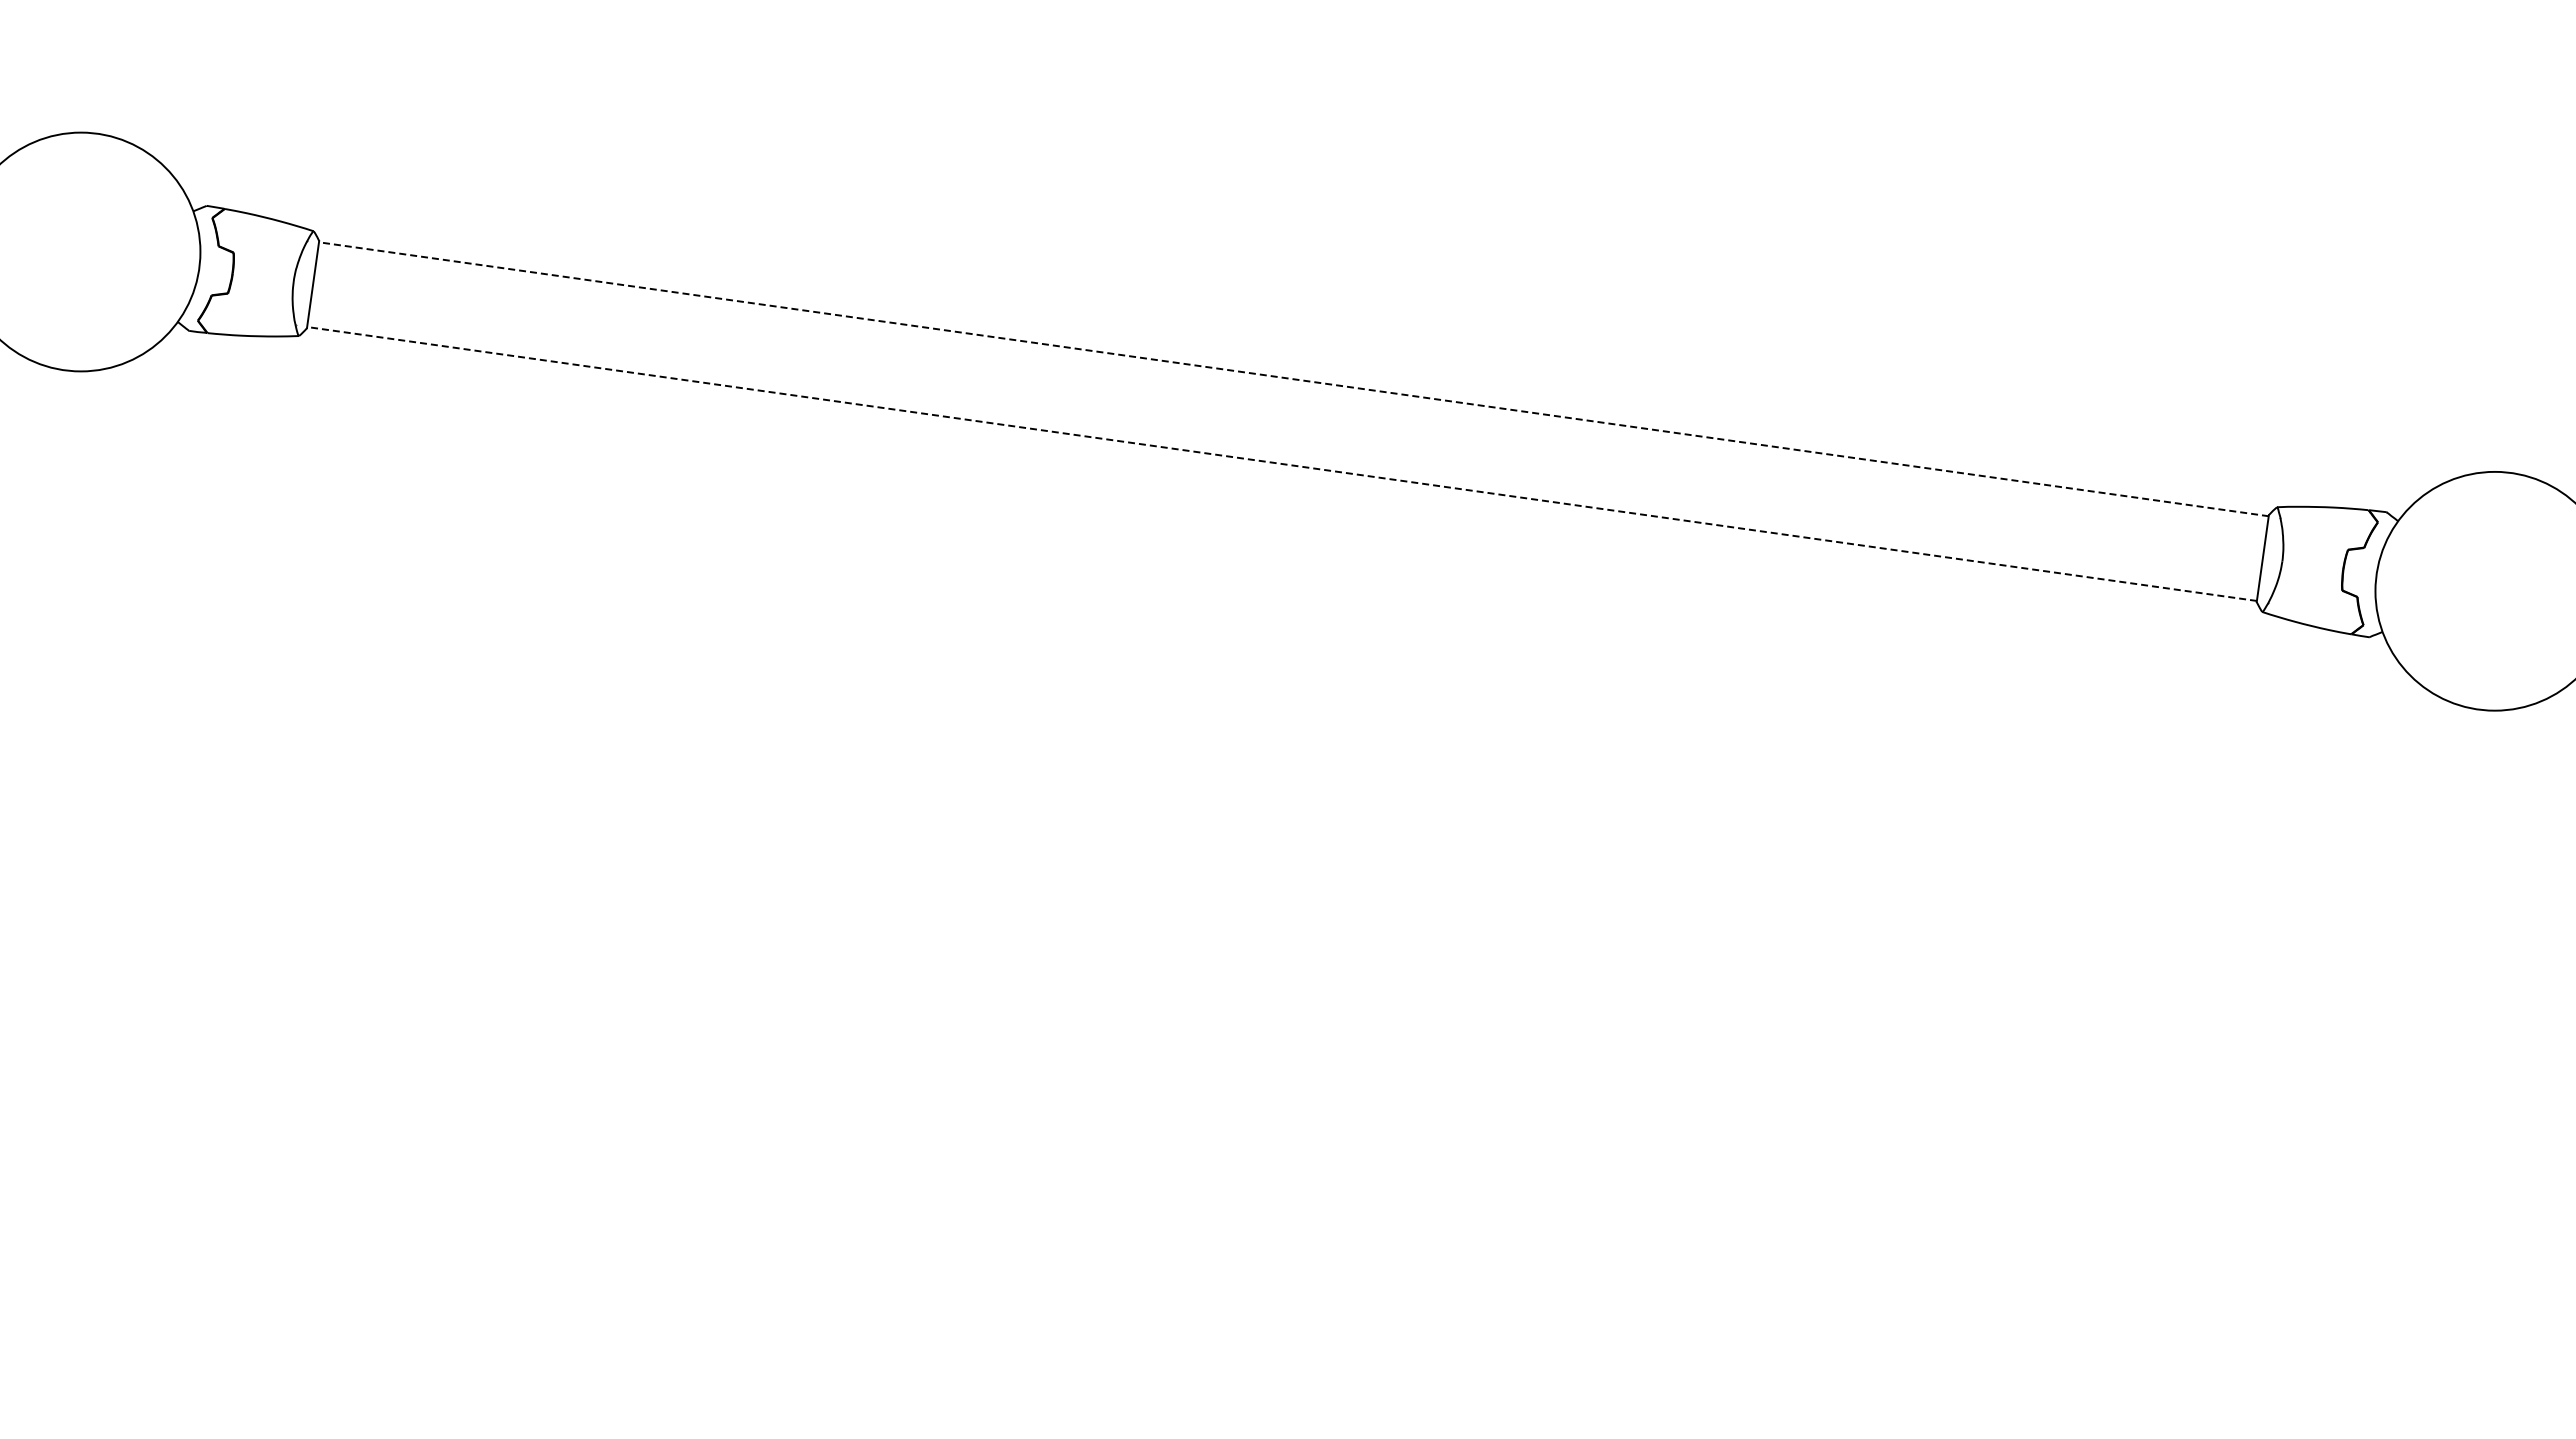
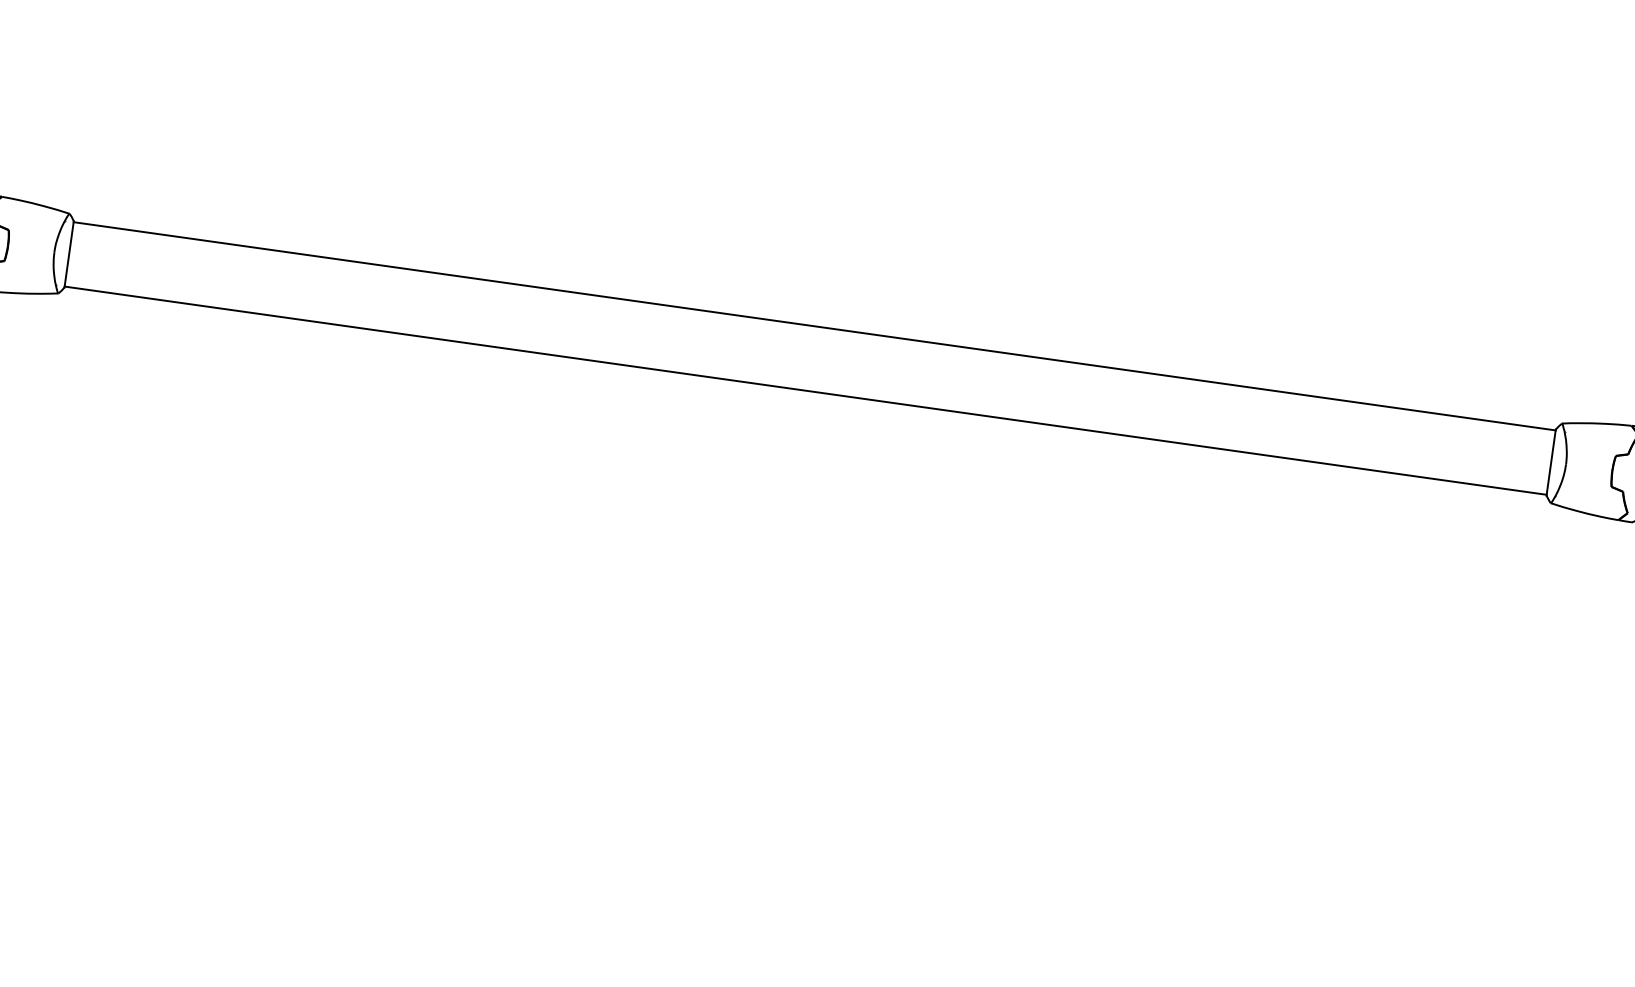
line: (1293, 379) -> (814, 326), dashed -> solid
line: (1281, 463) -> (805, 390), dashed -> solid

